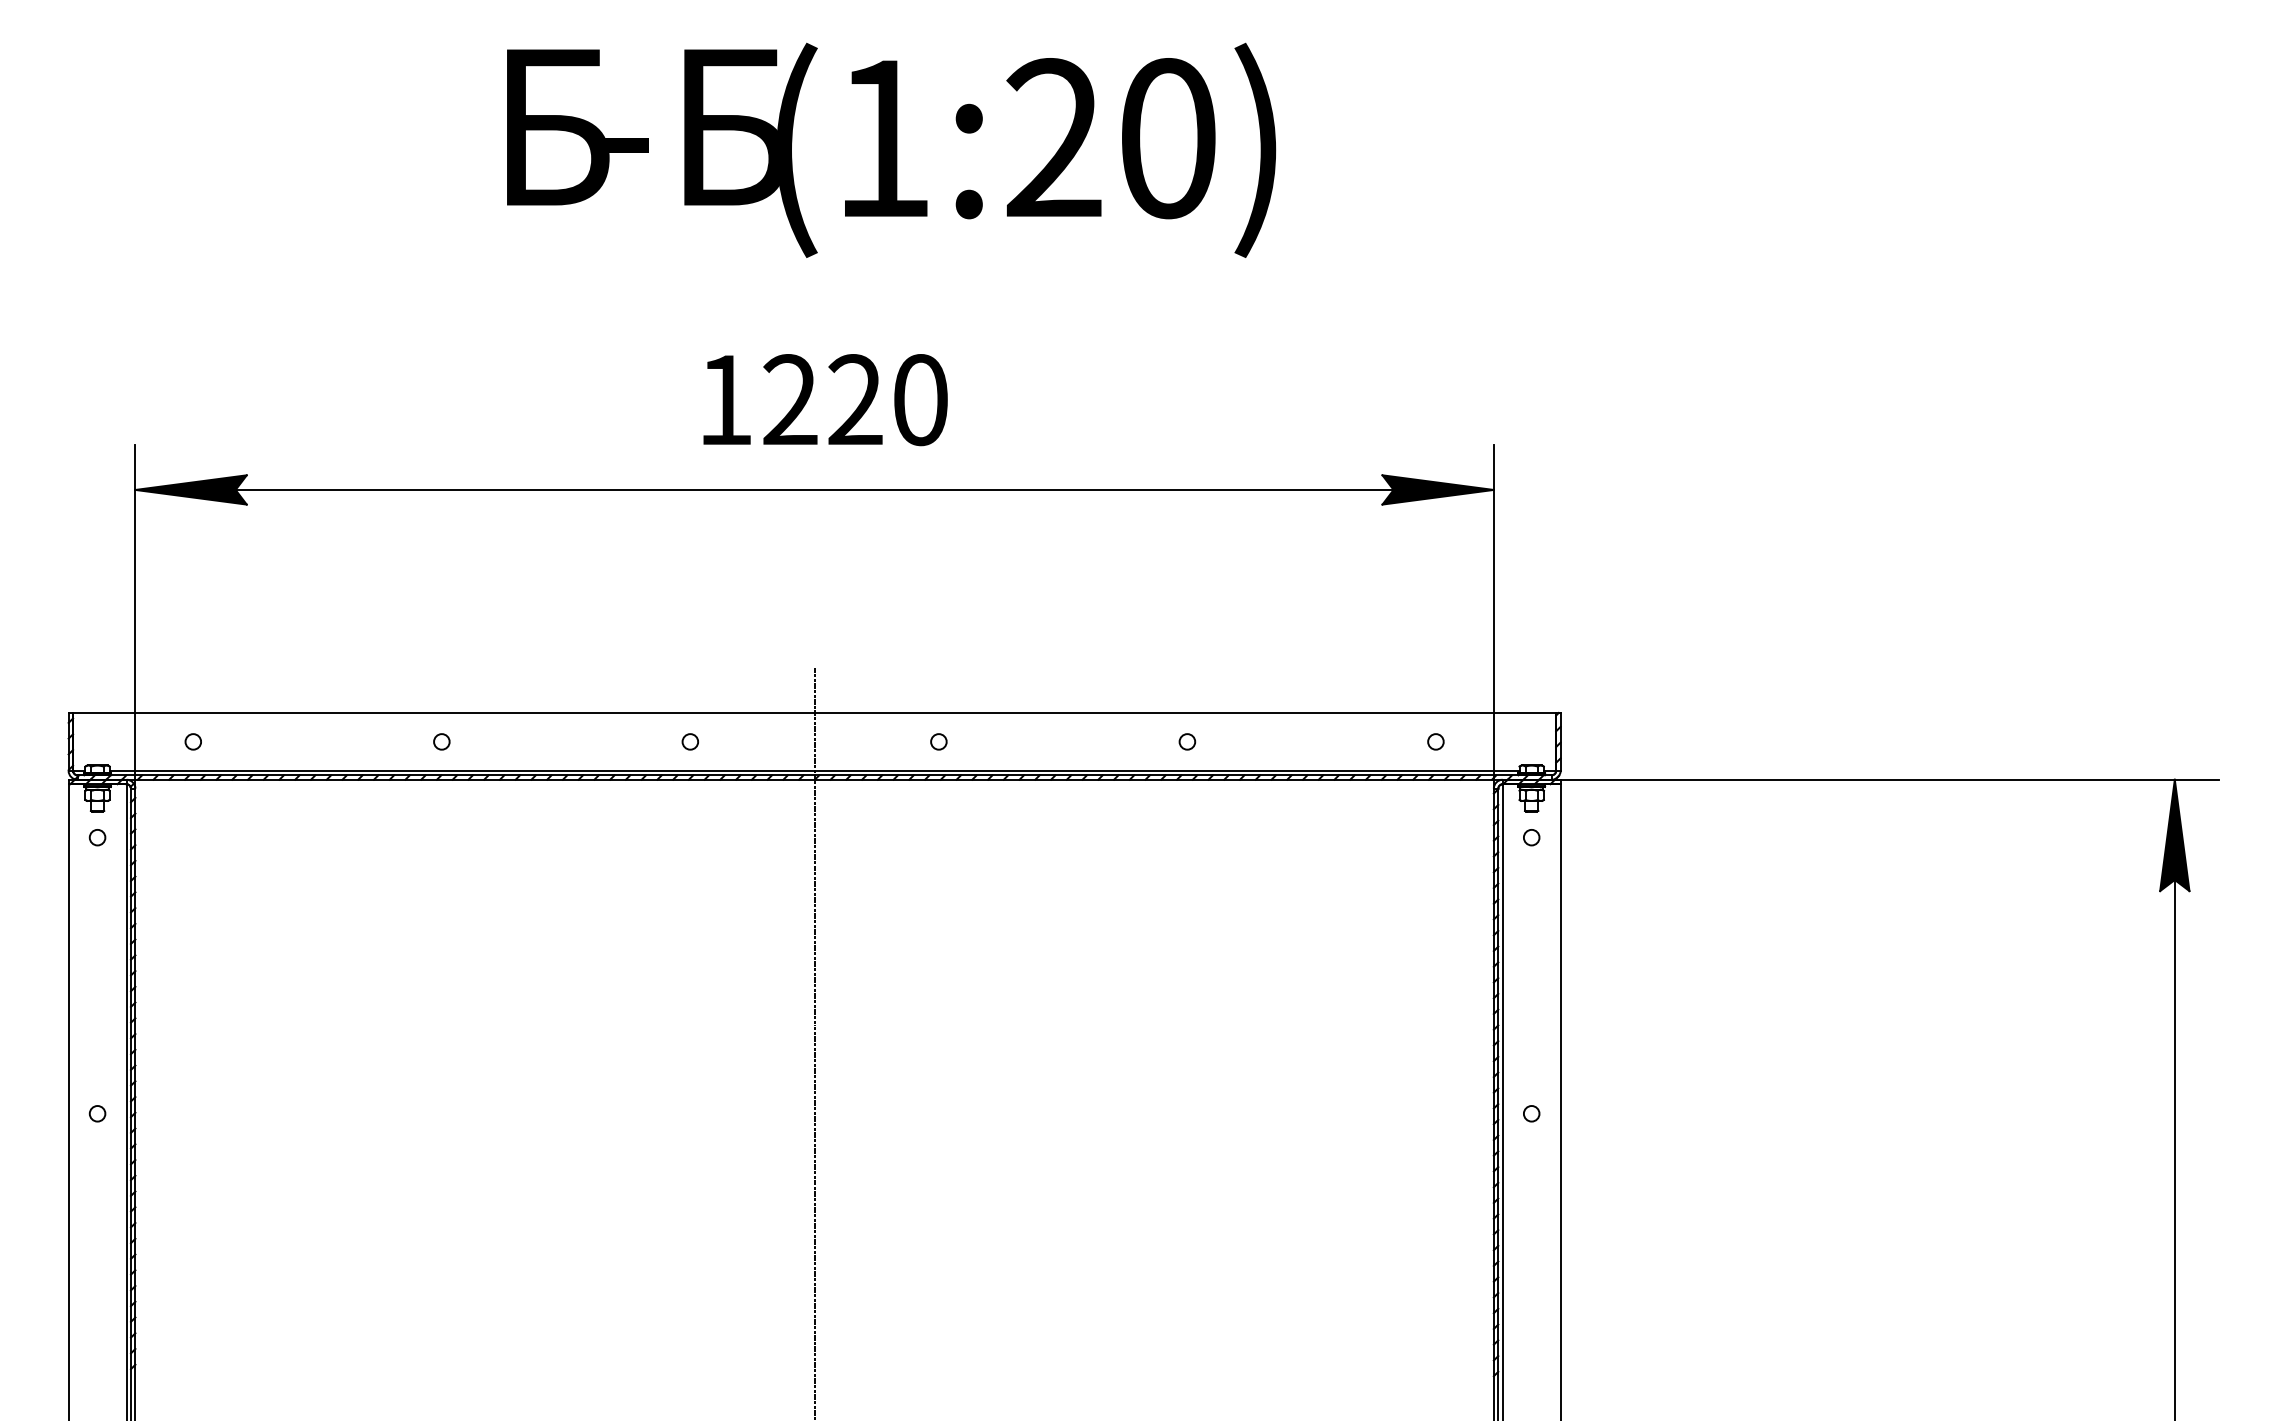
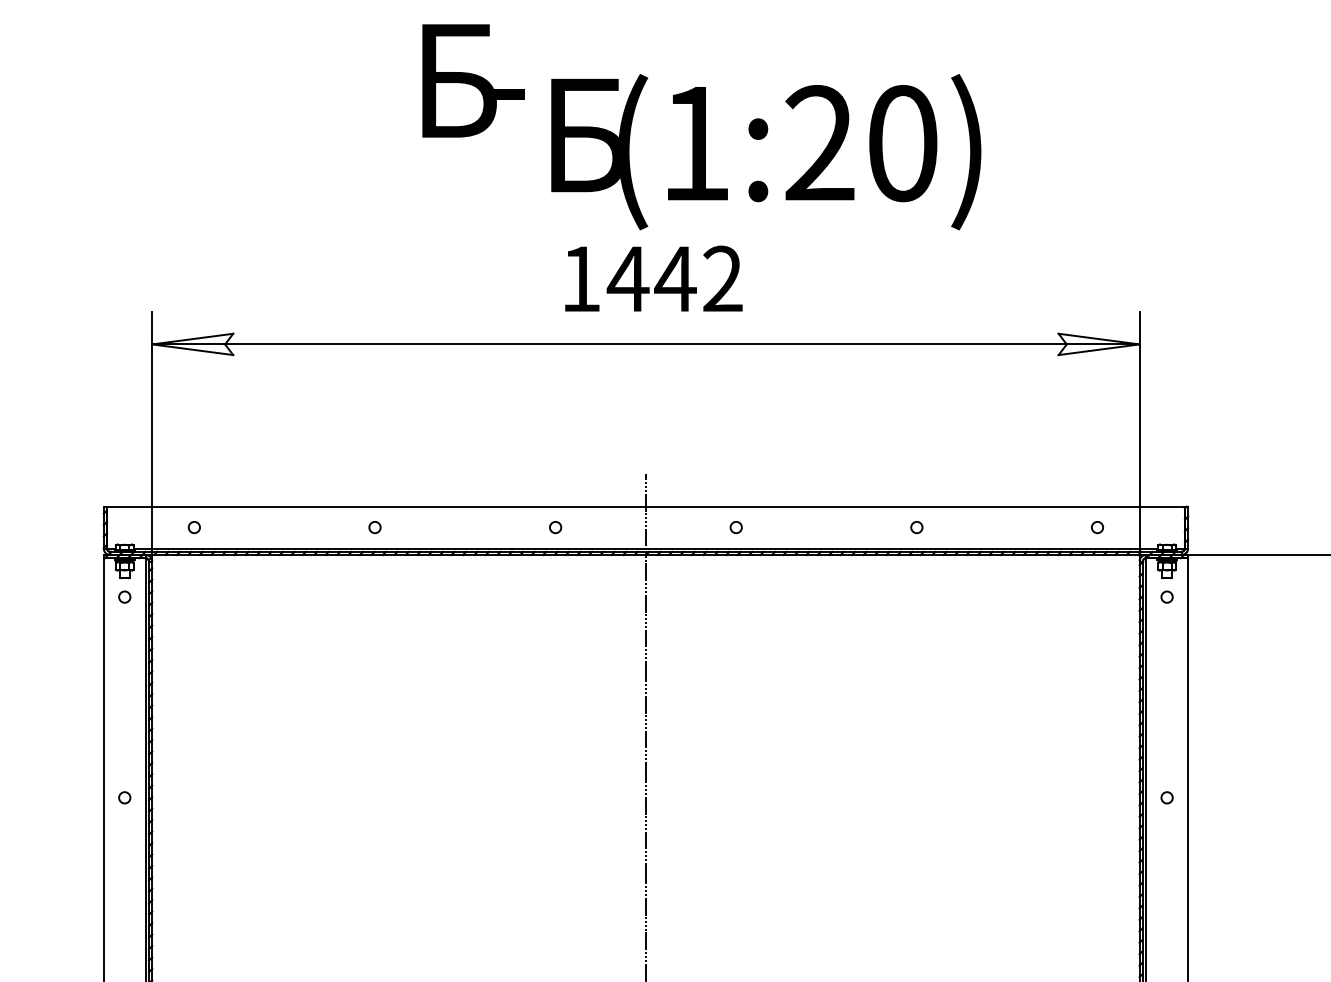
text: (980, 149) -> (766, 151), moved
text: (853, 400) -> (674, 279), 1220 -> 1442
fill: (190, 489) -> (192, 344), removed
fill: (1437, 489) -> (1098, 344), removed

